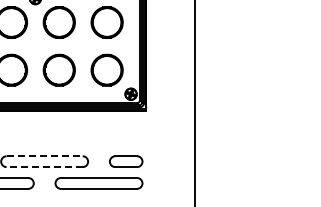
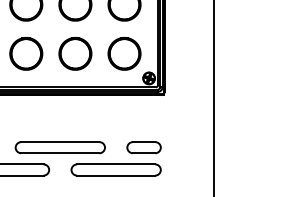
line: (45, 156) -> (61, 142), dashed -> solid
line: (44, 167) -> (60, 153), dashed -> solid

